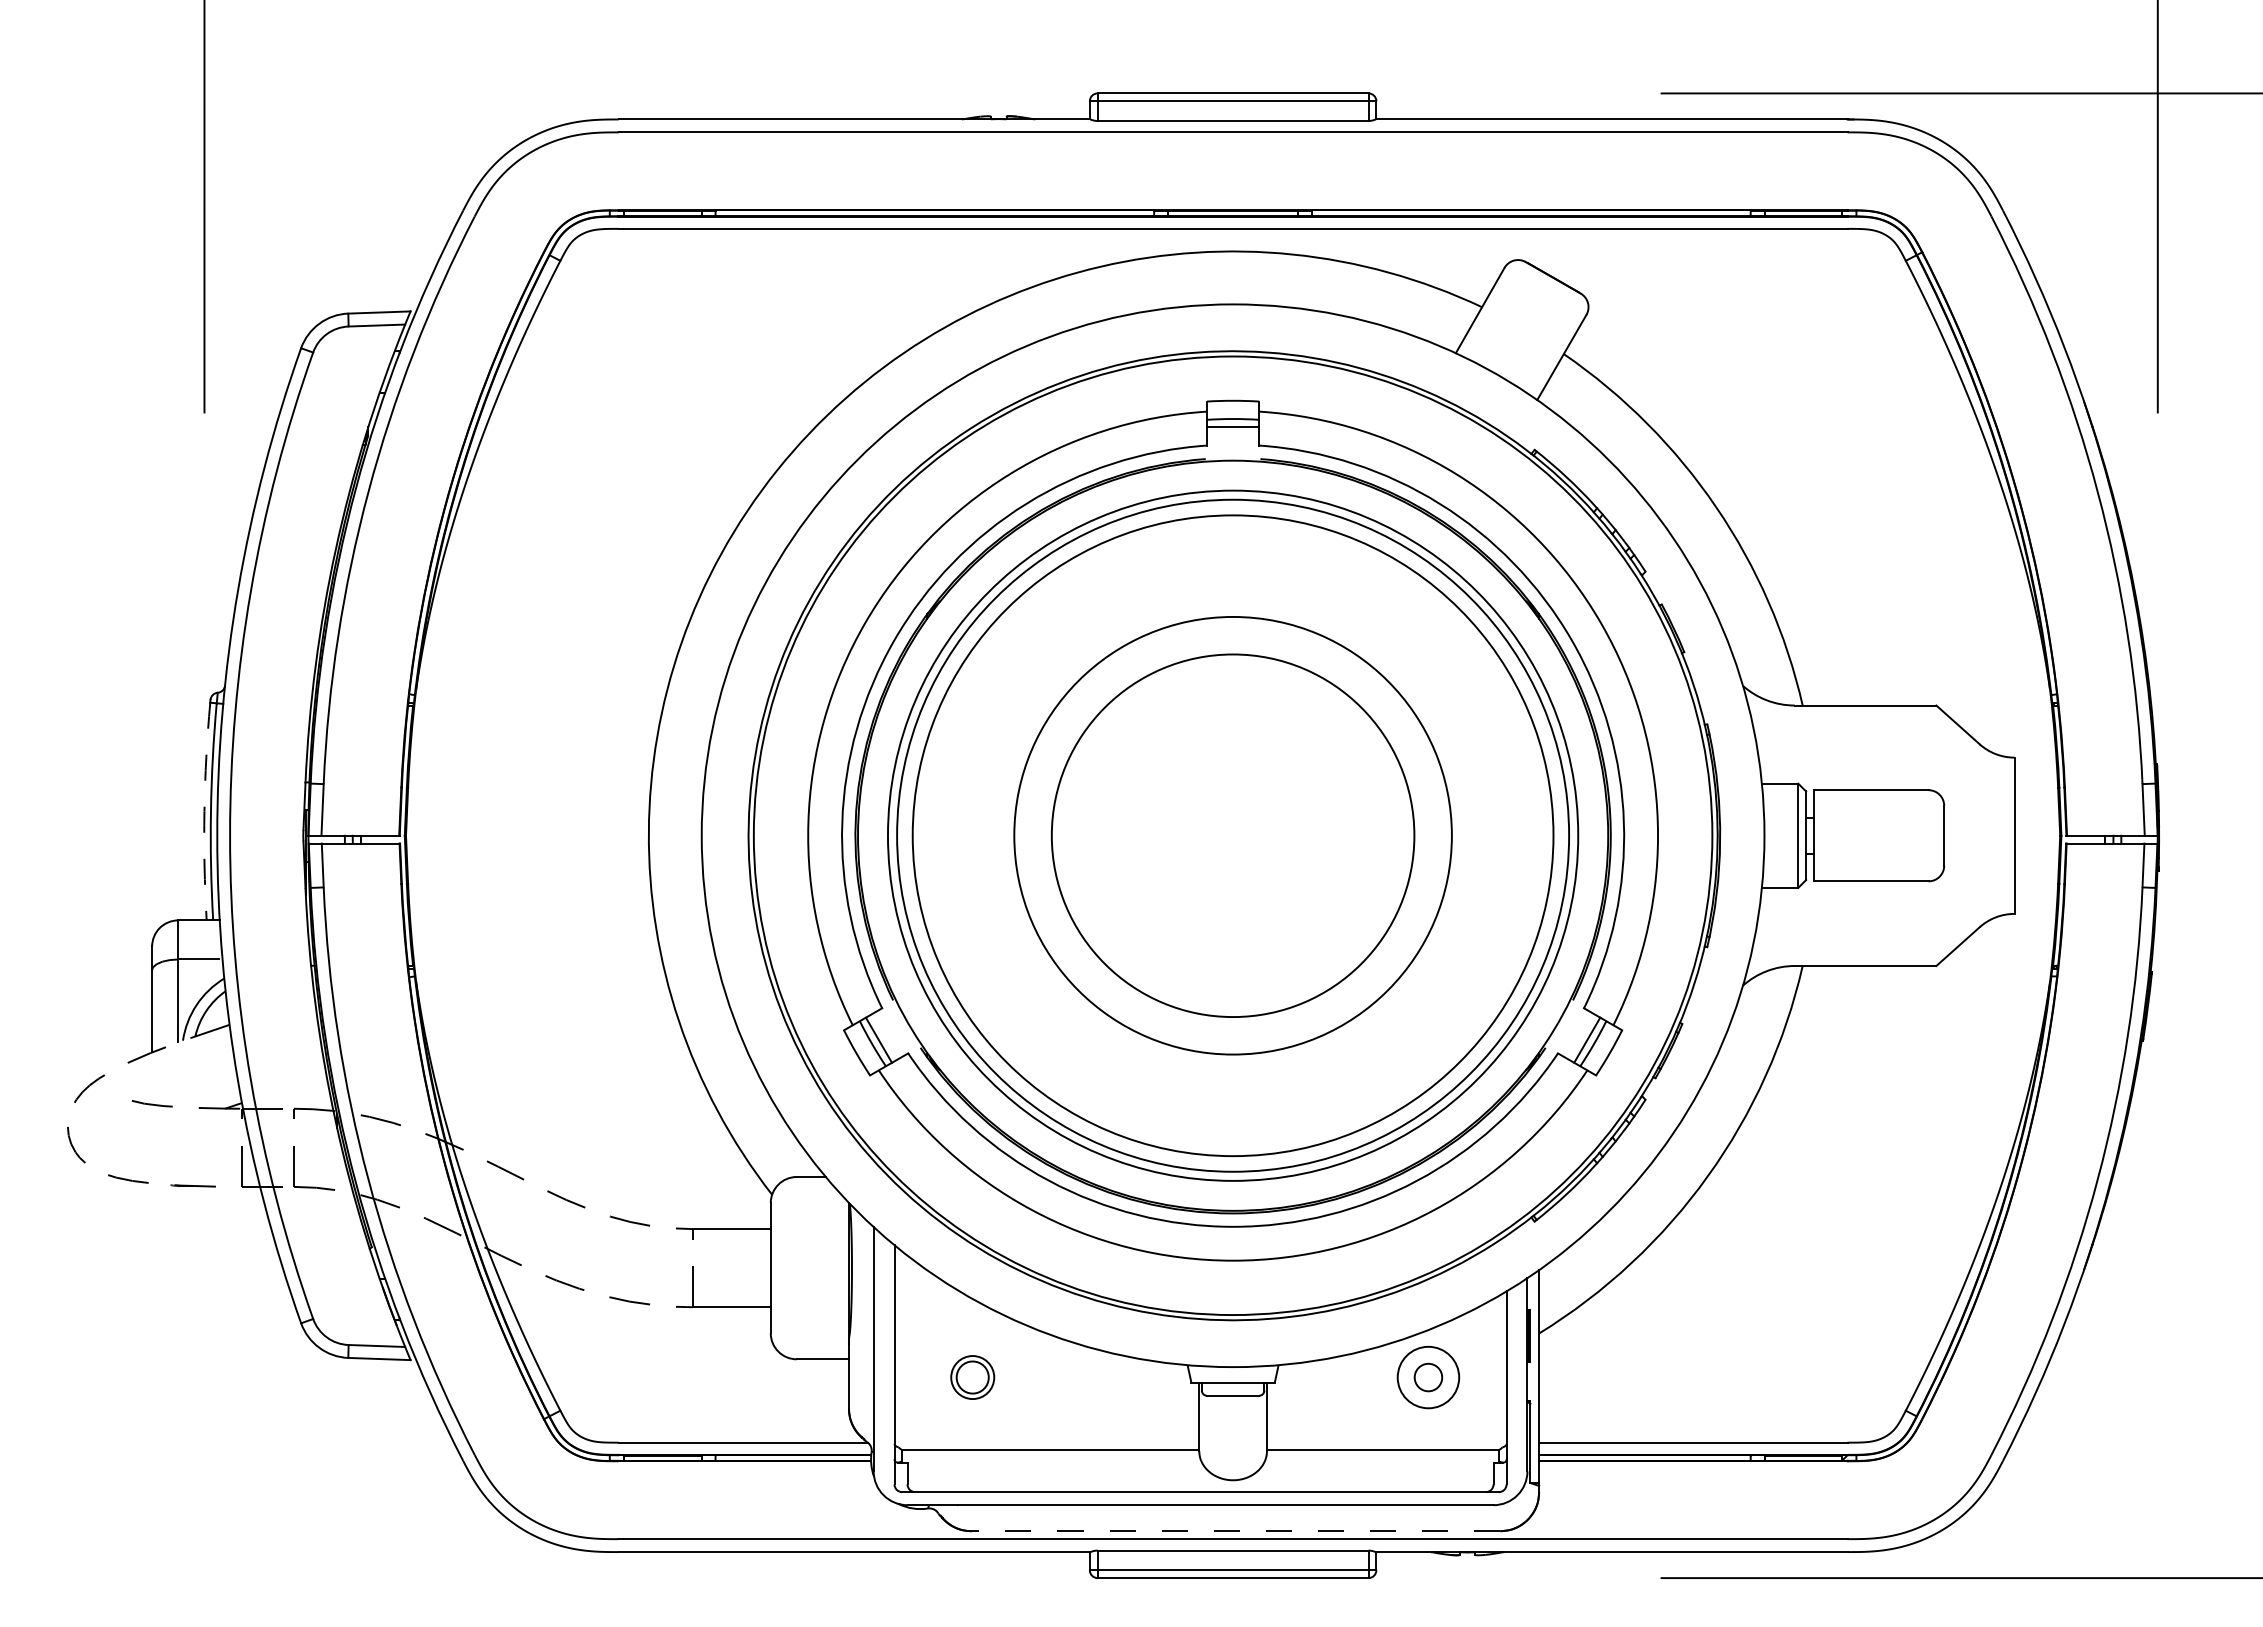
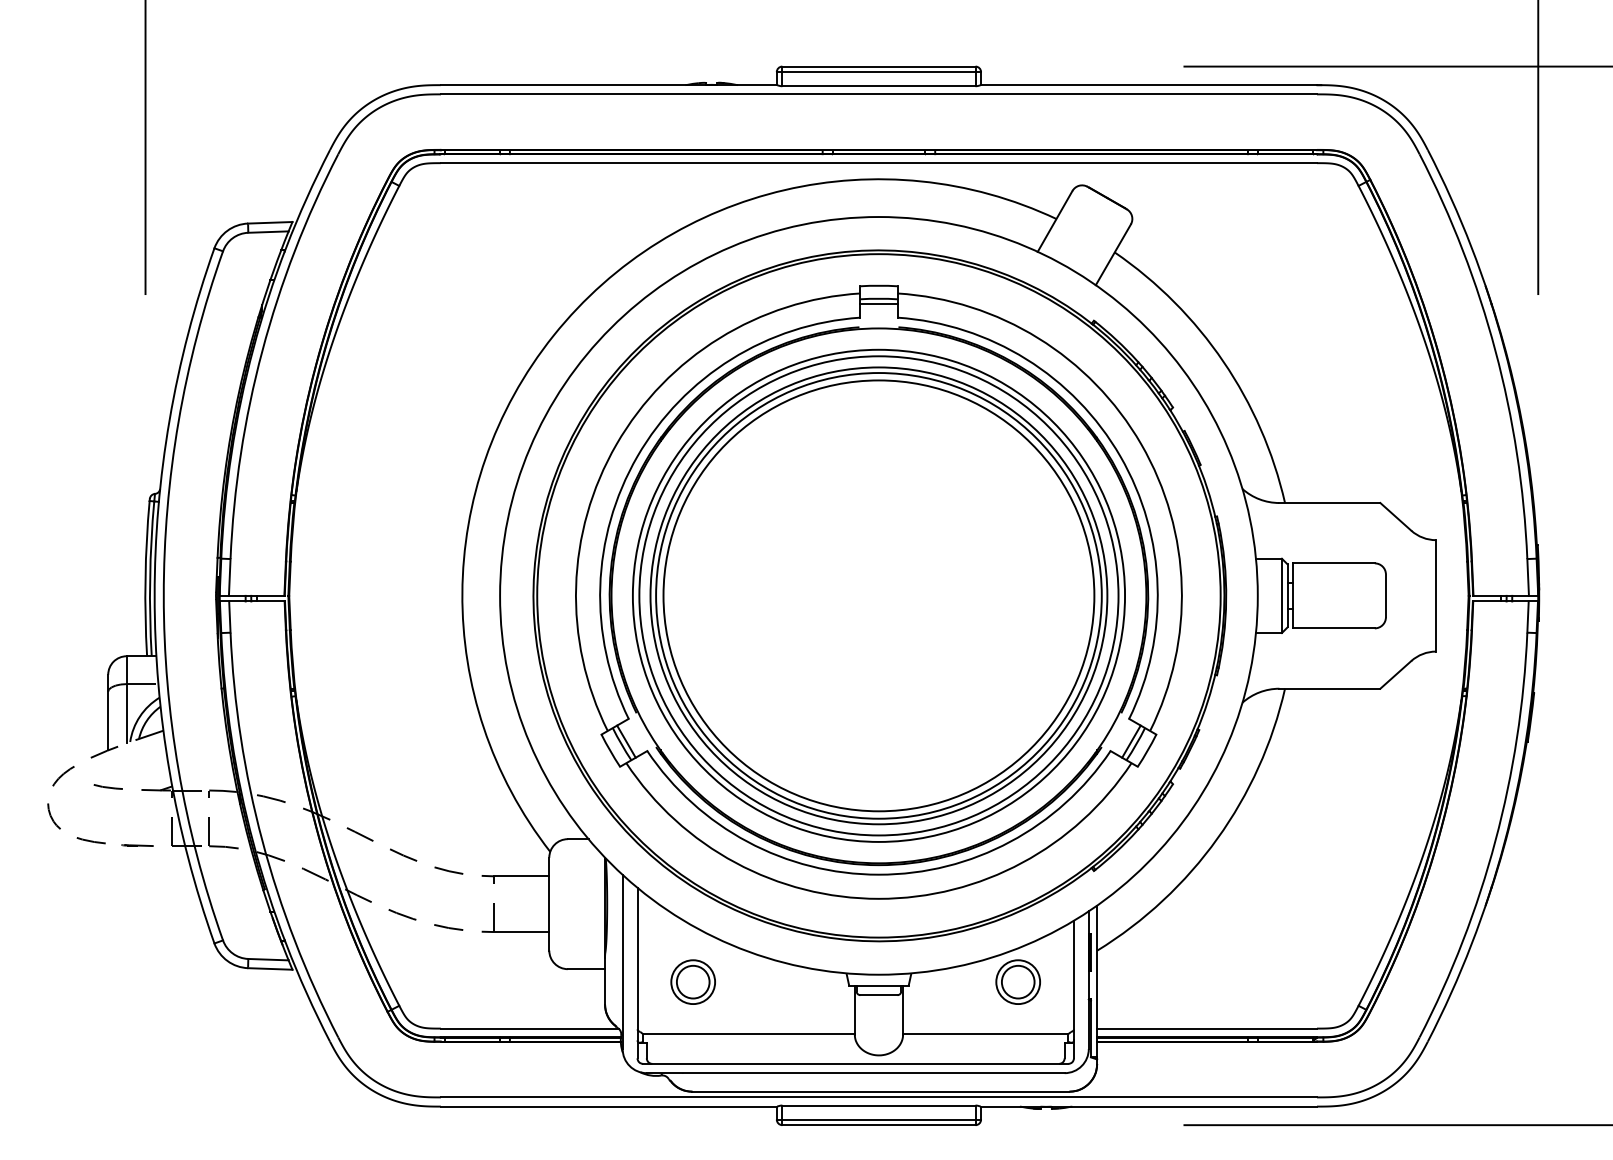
arc: (204, 811) -> (145, 578), dashed -> solid
circle: (1232, 835) -> (878, 595), size x1.43
circle: (1232, 835) -> (878, 595), size x1.67
part: (972, 1377) -> (693, 982), size x1.43
circle: (1428, 1377) -> (1018, 982), size x1.67
line: (1235, 1531) -> (880, 1091), dashed -> solid

